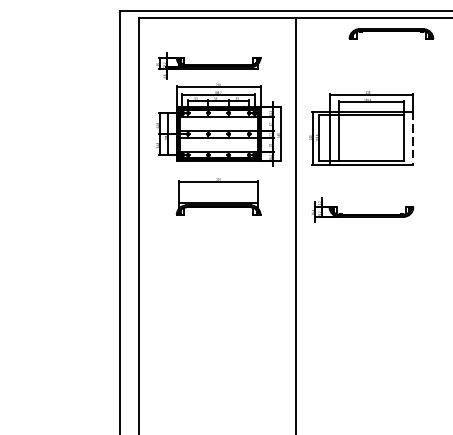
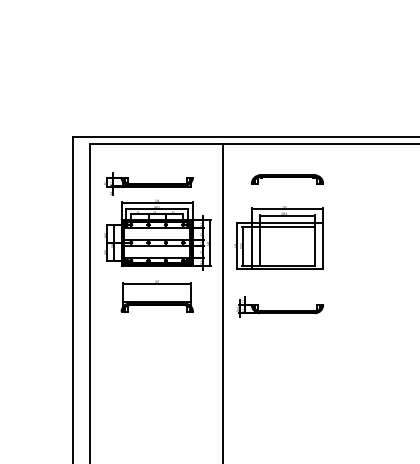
part: (391, 34) -> (287, 179), moved
line: (413, 138) -> (323, 246), dashed -> solid

